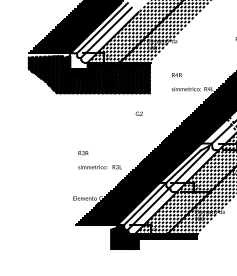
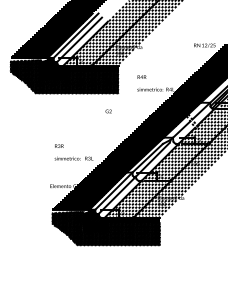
hatch: (78, 60) -> (54, 64), added
hatch: (136, 246) -> (106, 228), added

